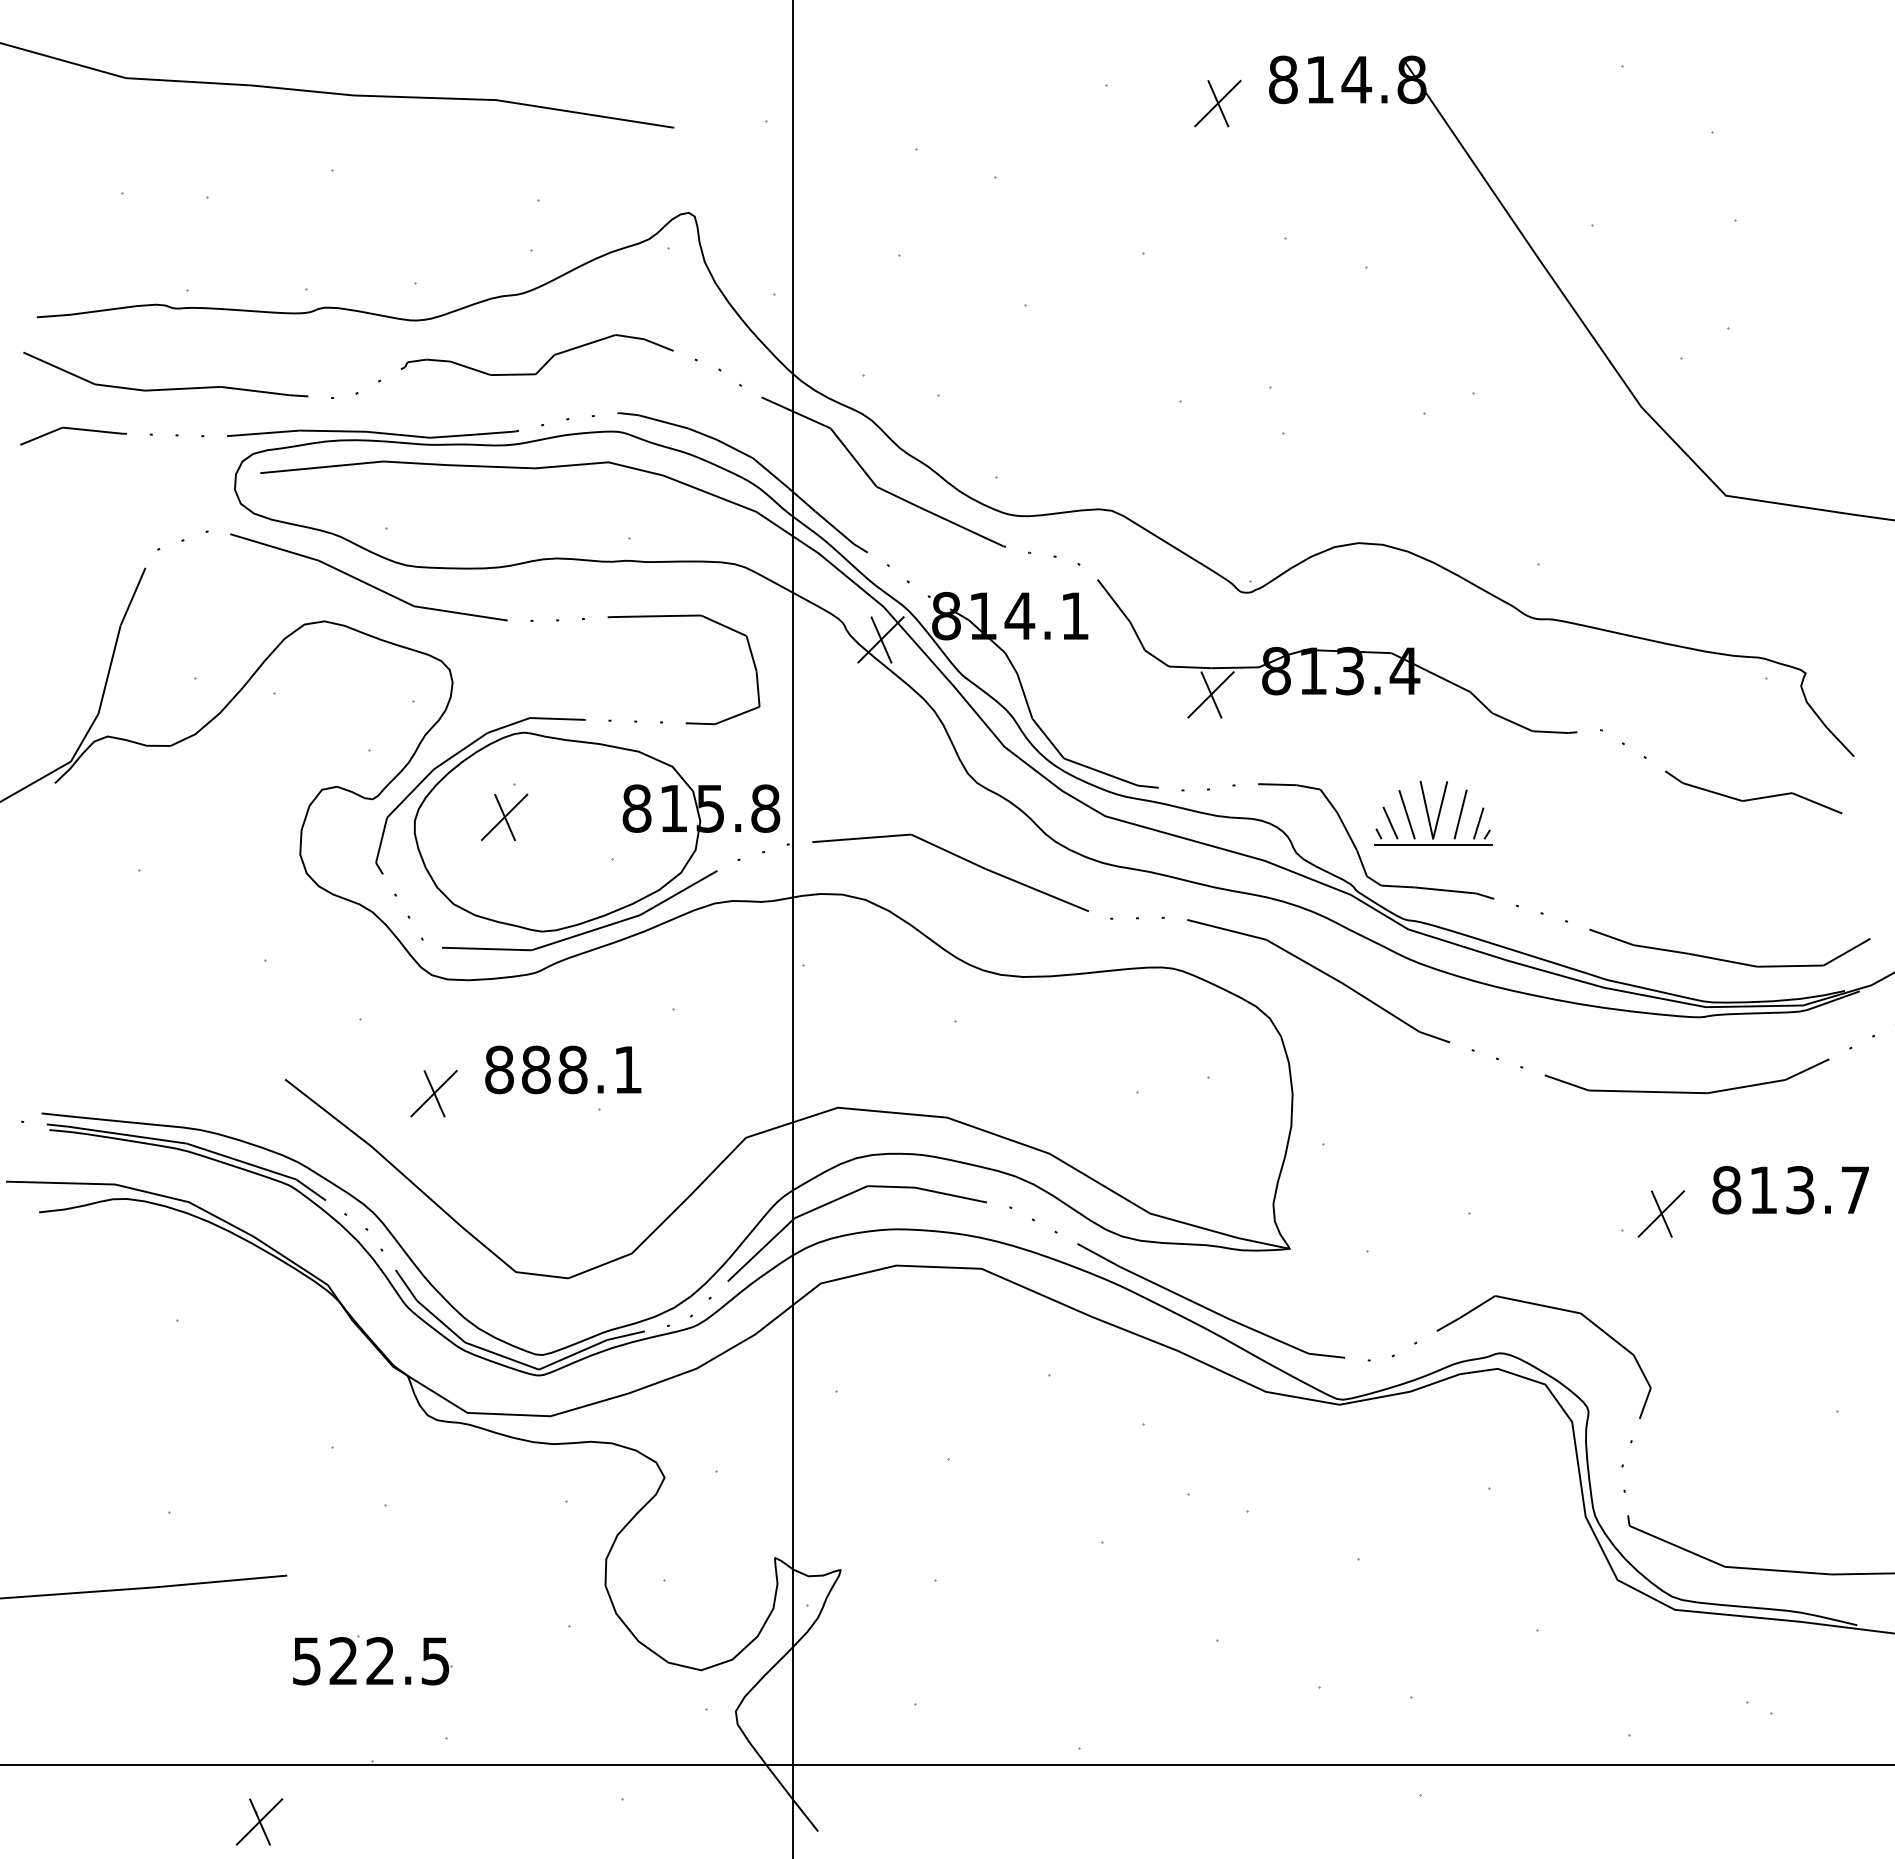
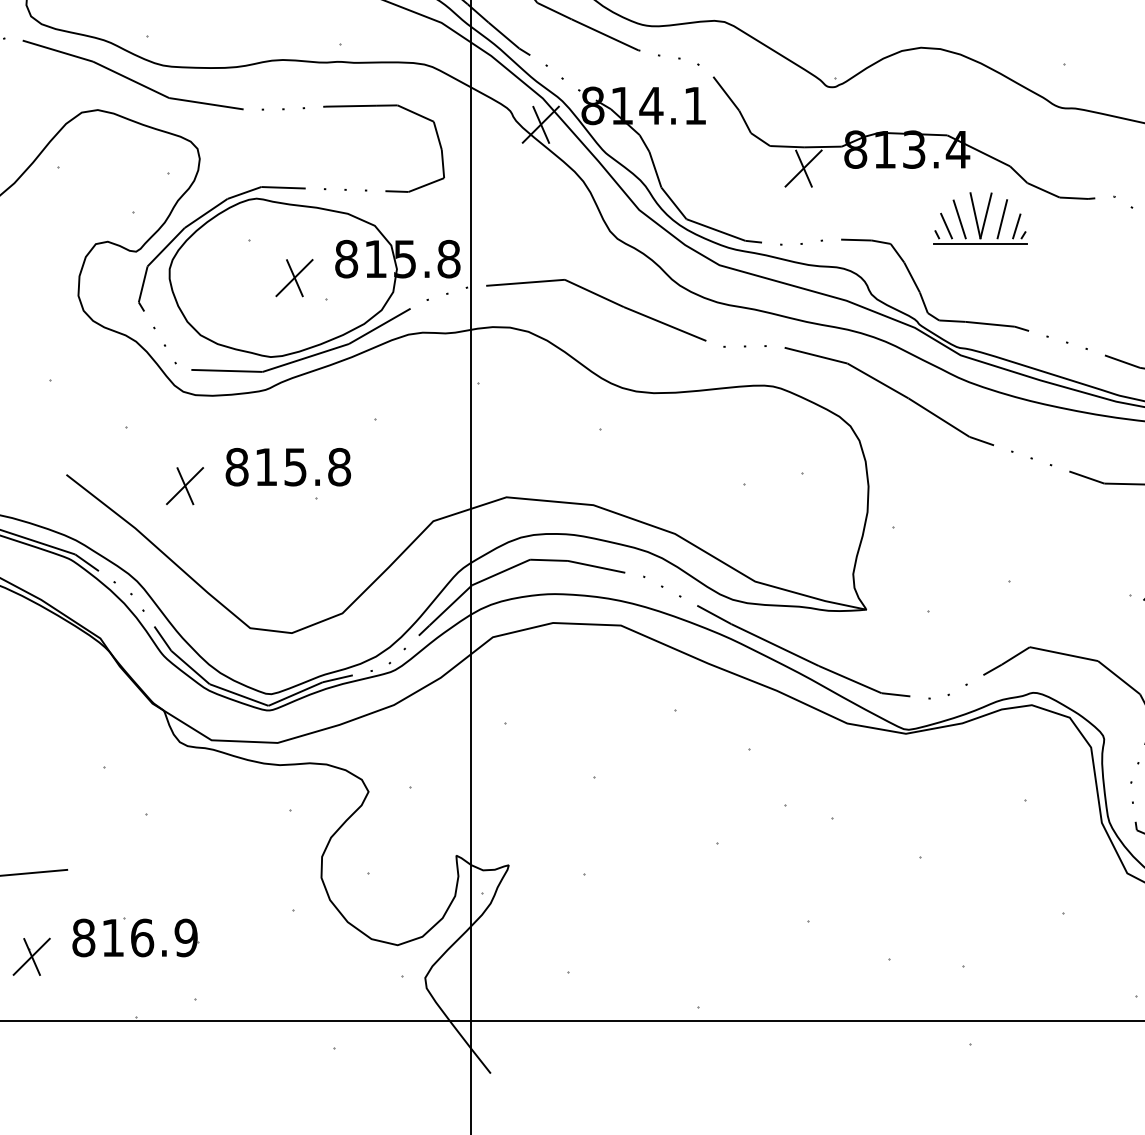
part: (1433, 812) -> (980, 217), moved
part: (504, 817) -> (294, 278), moved
text: (582, 1069) -> (303, 466), 888.1 -> 815.8
text: (371, 1661) -> (135, 938), 522.5 -> 816.9
part: (259, 1821) -> (31, 956), moved

